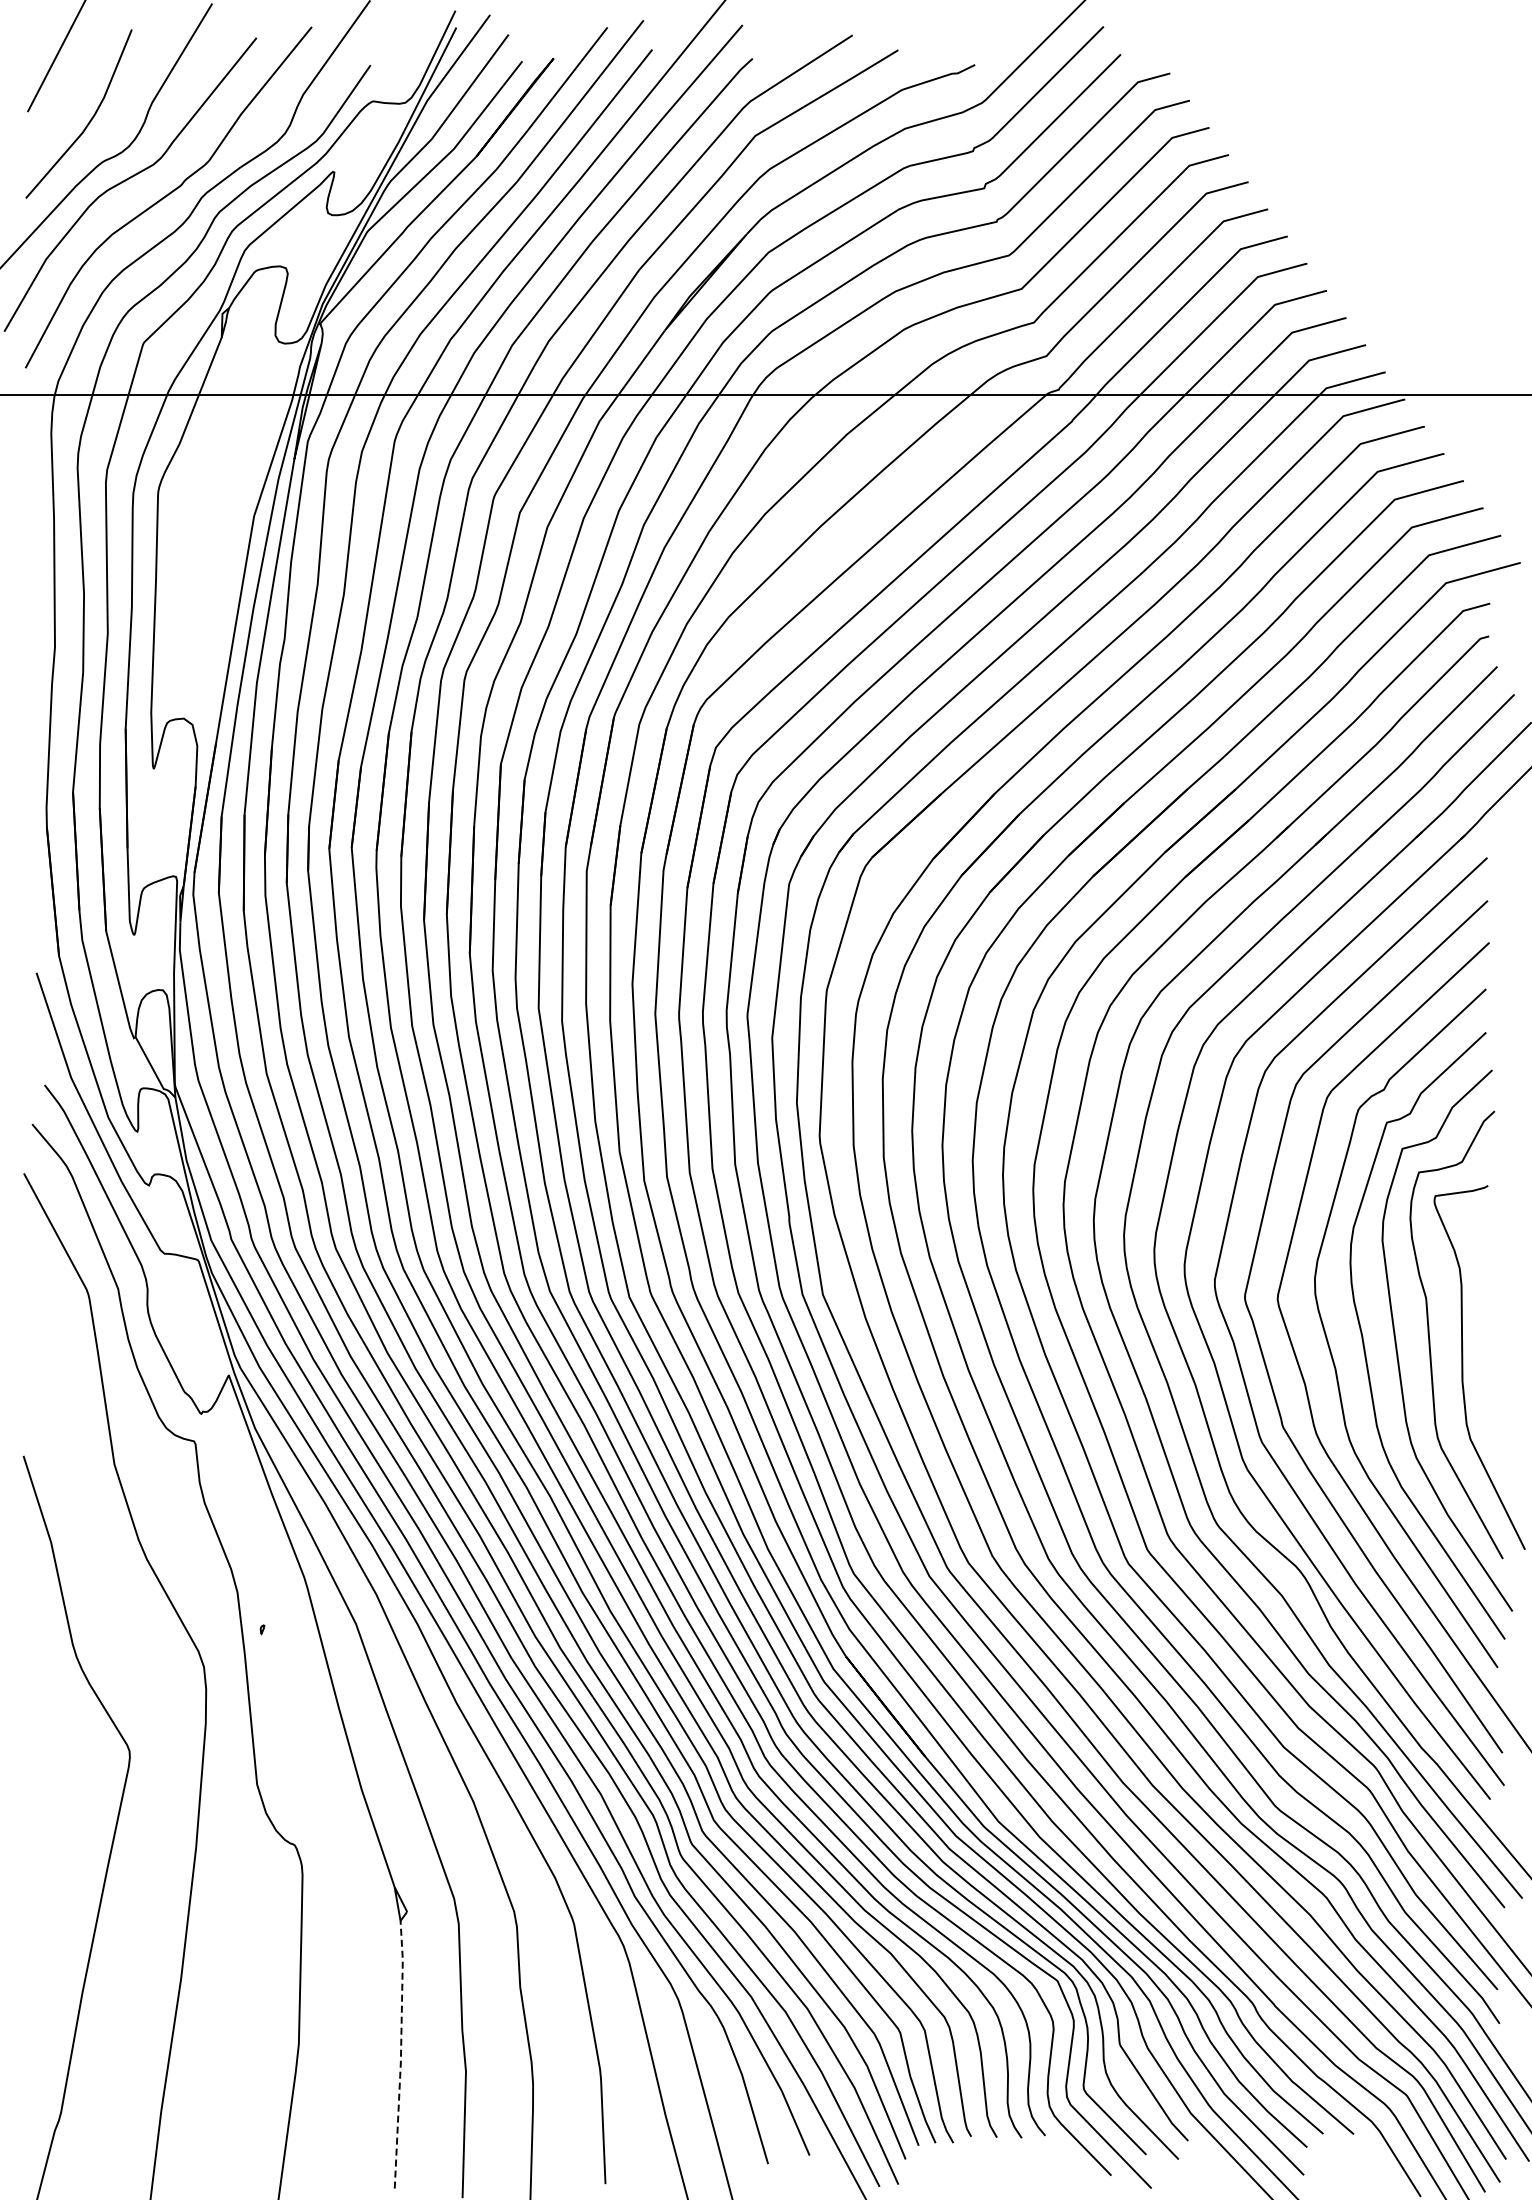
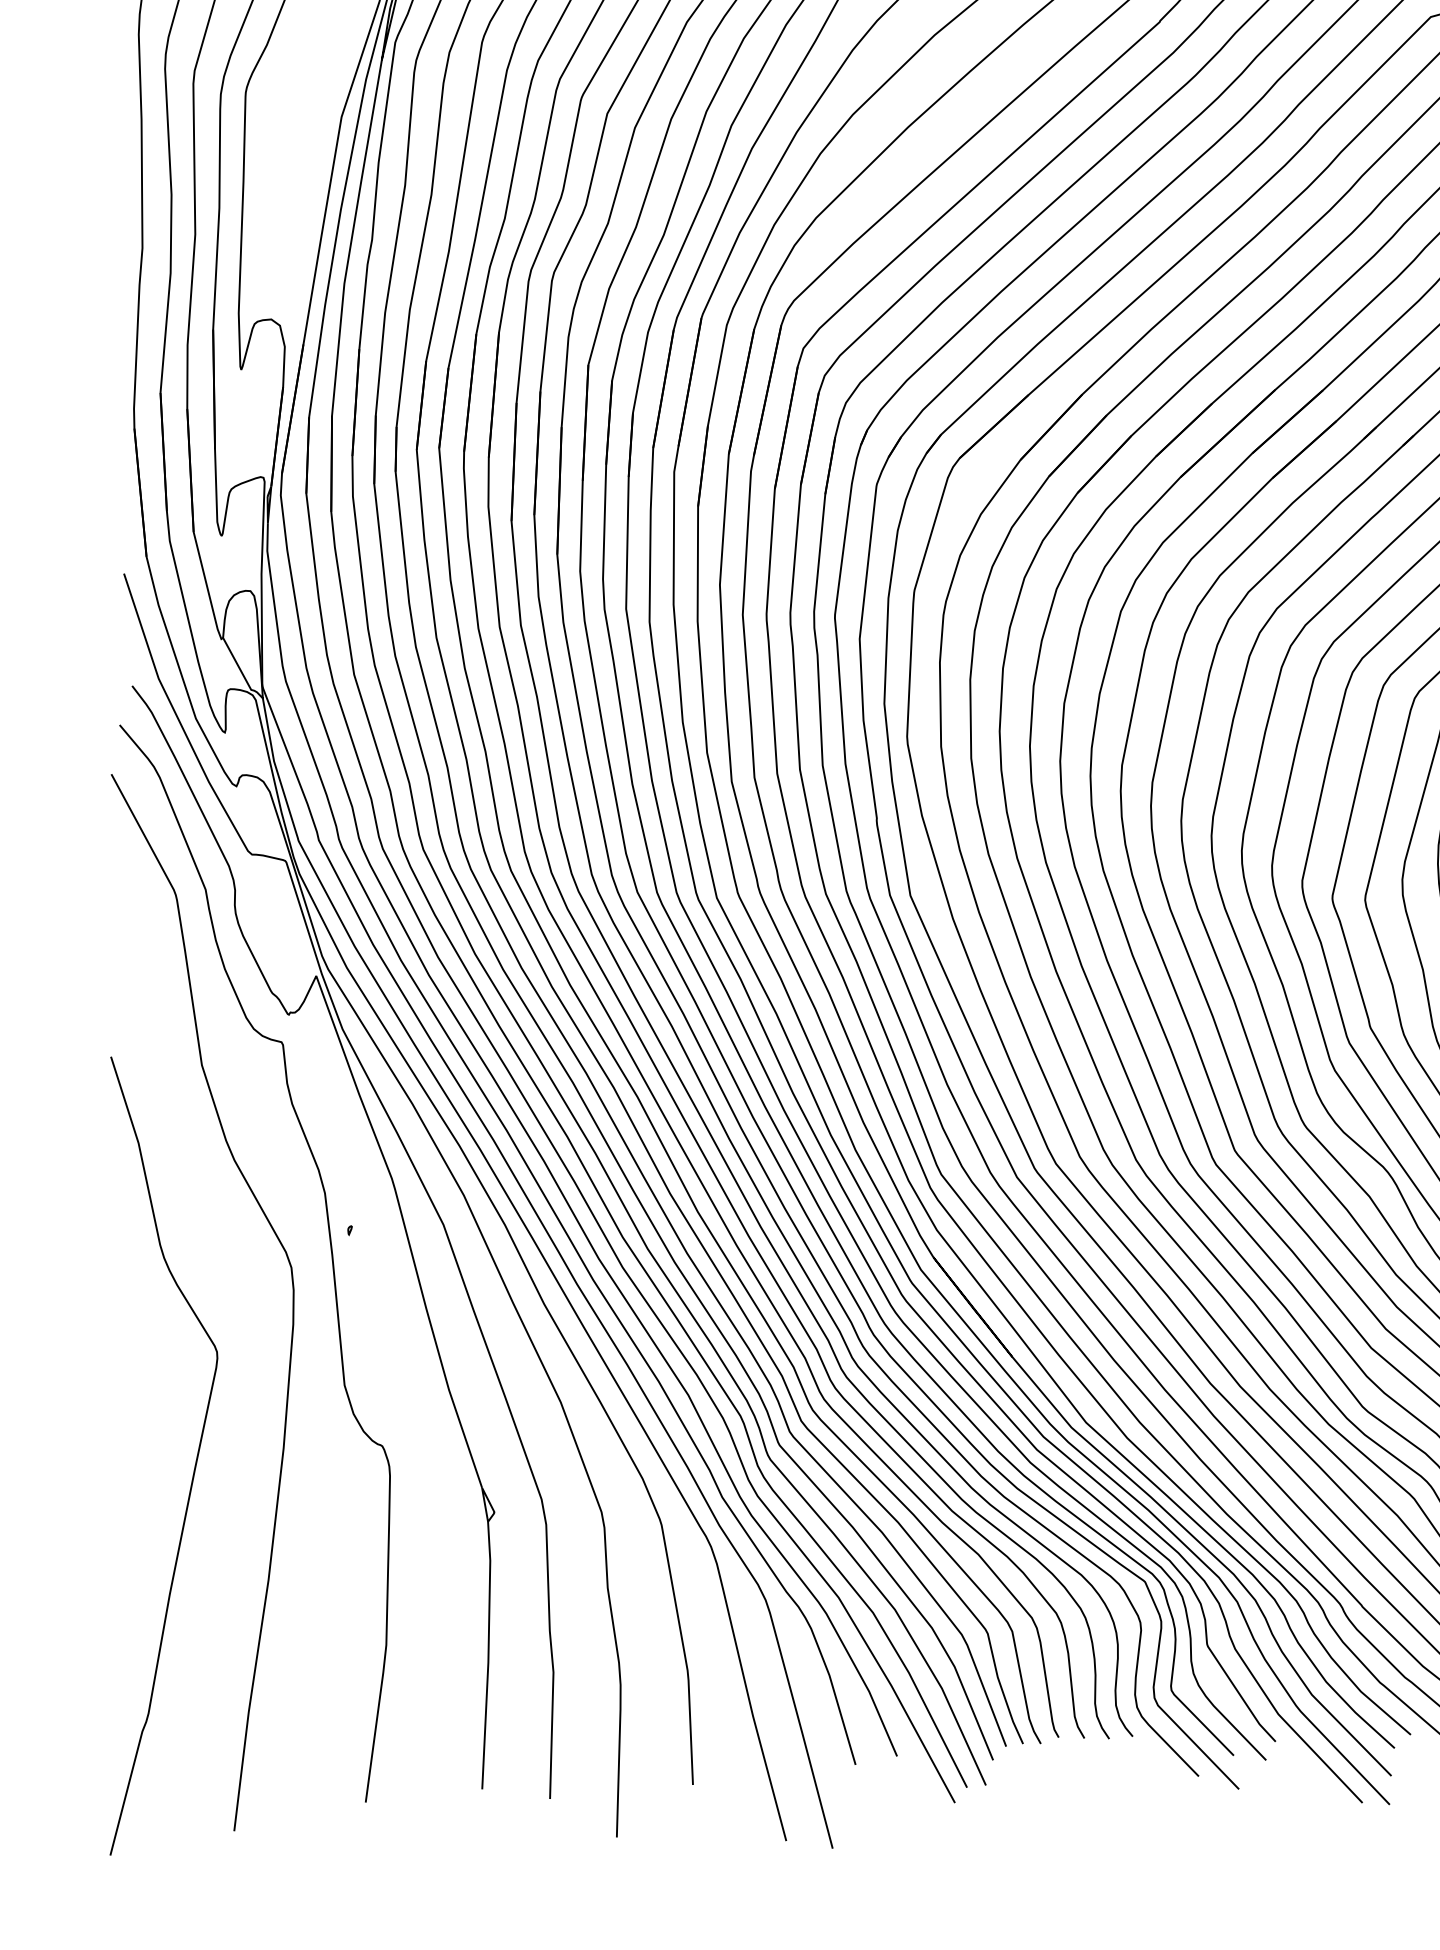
line: (401, 2053) -> (488, 1654), dashed -> solid

